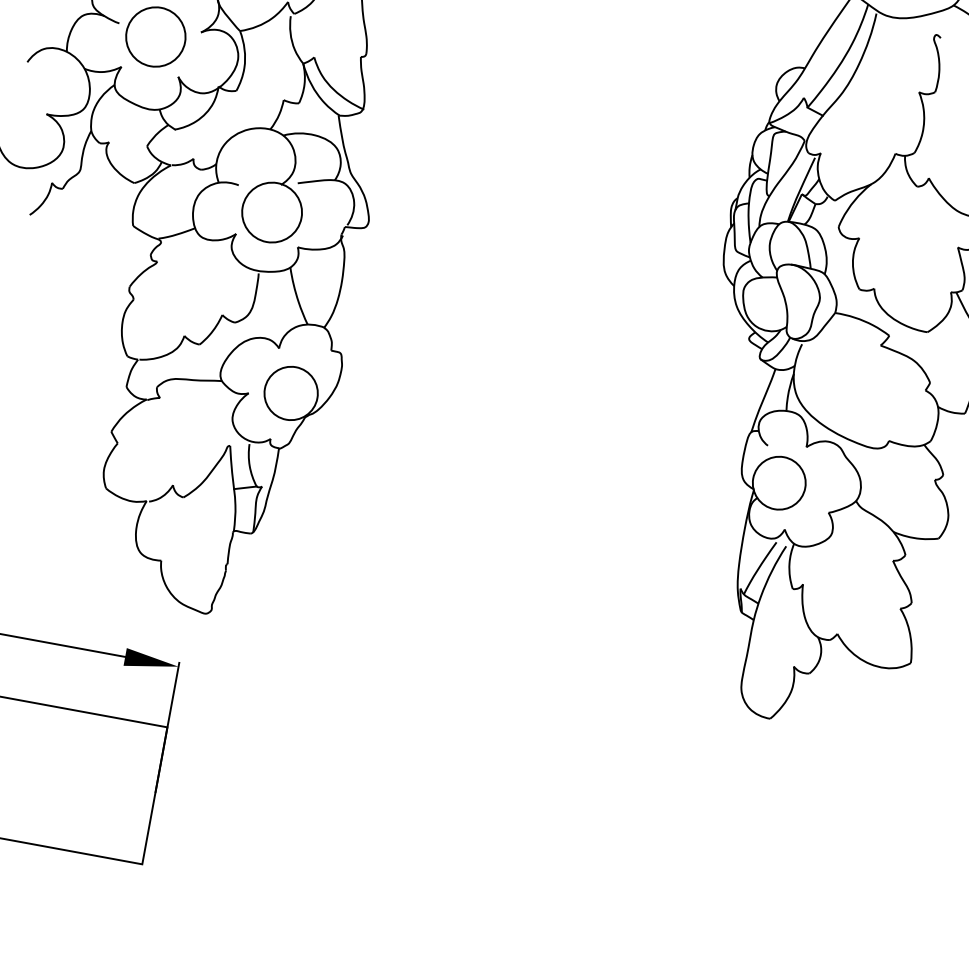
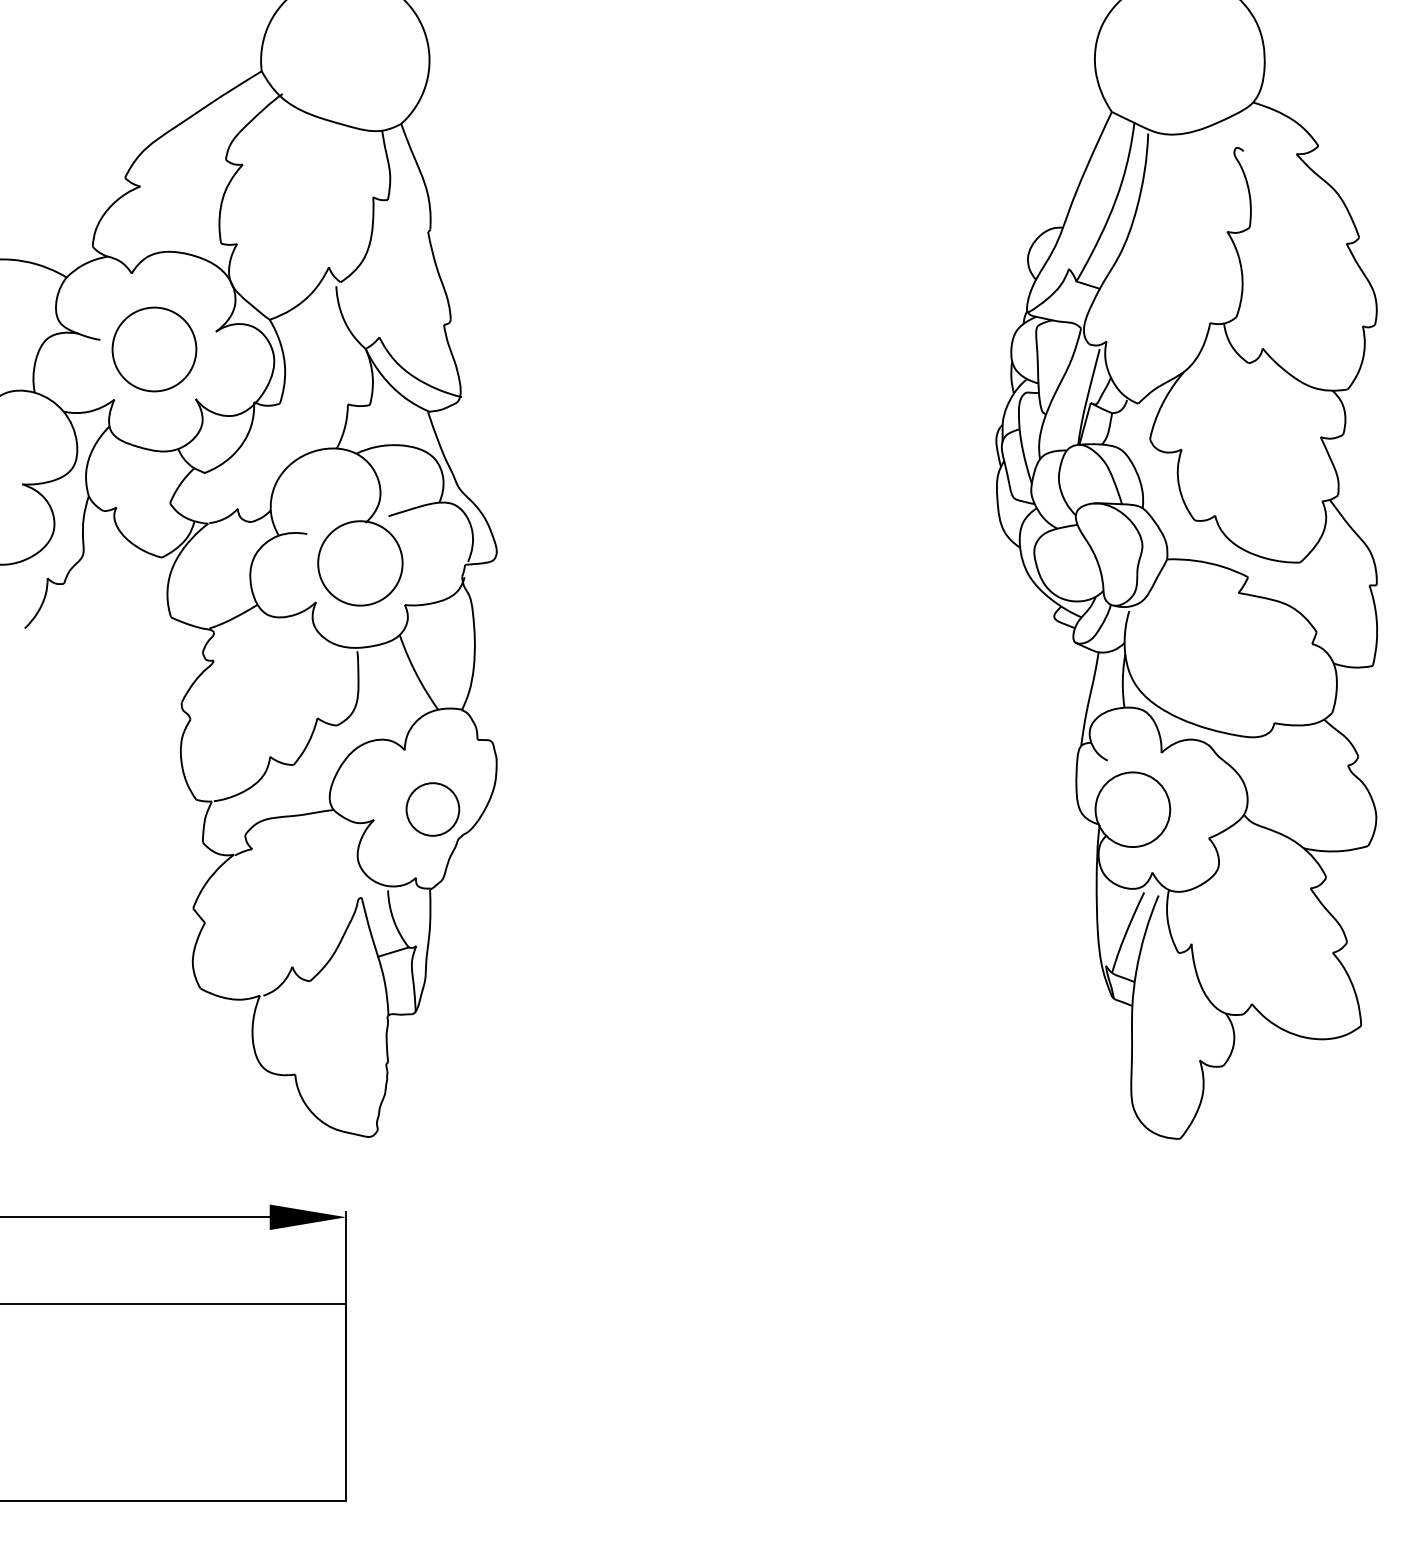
circle: (290, 393) -> (432, 809), size x0.7

